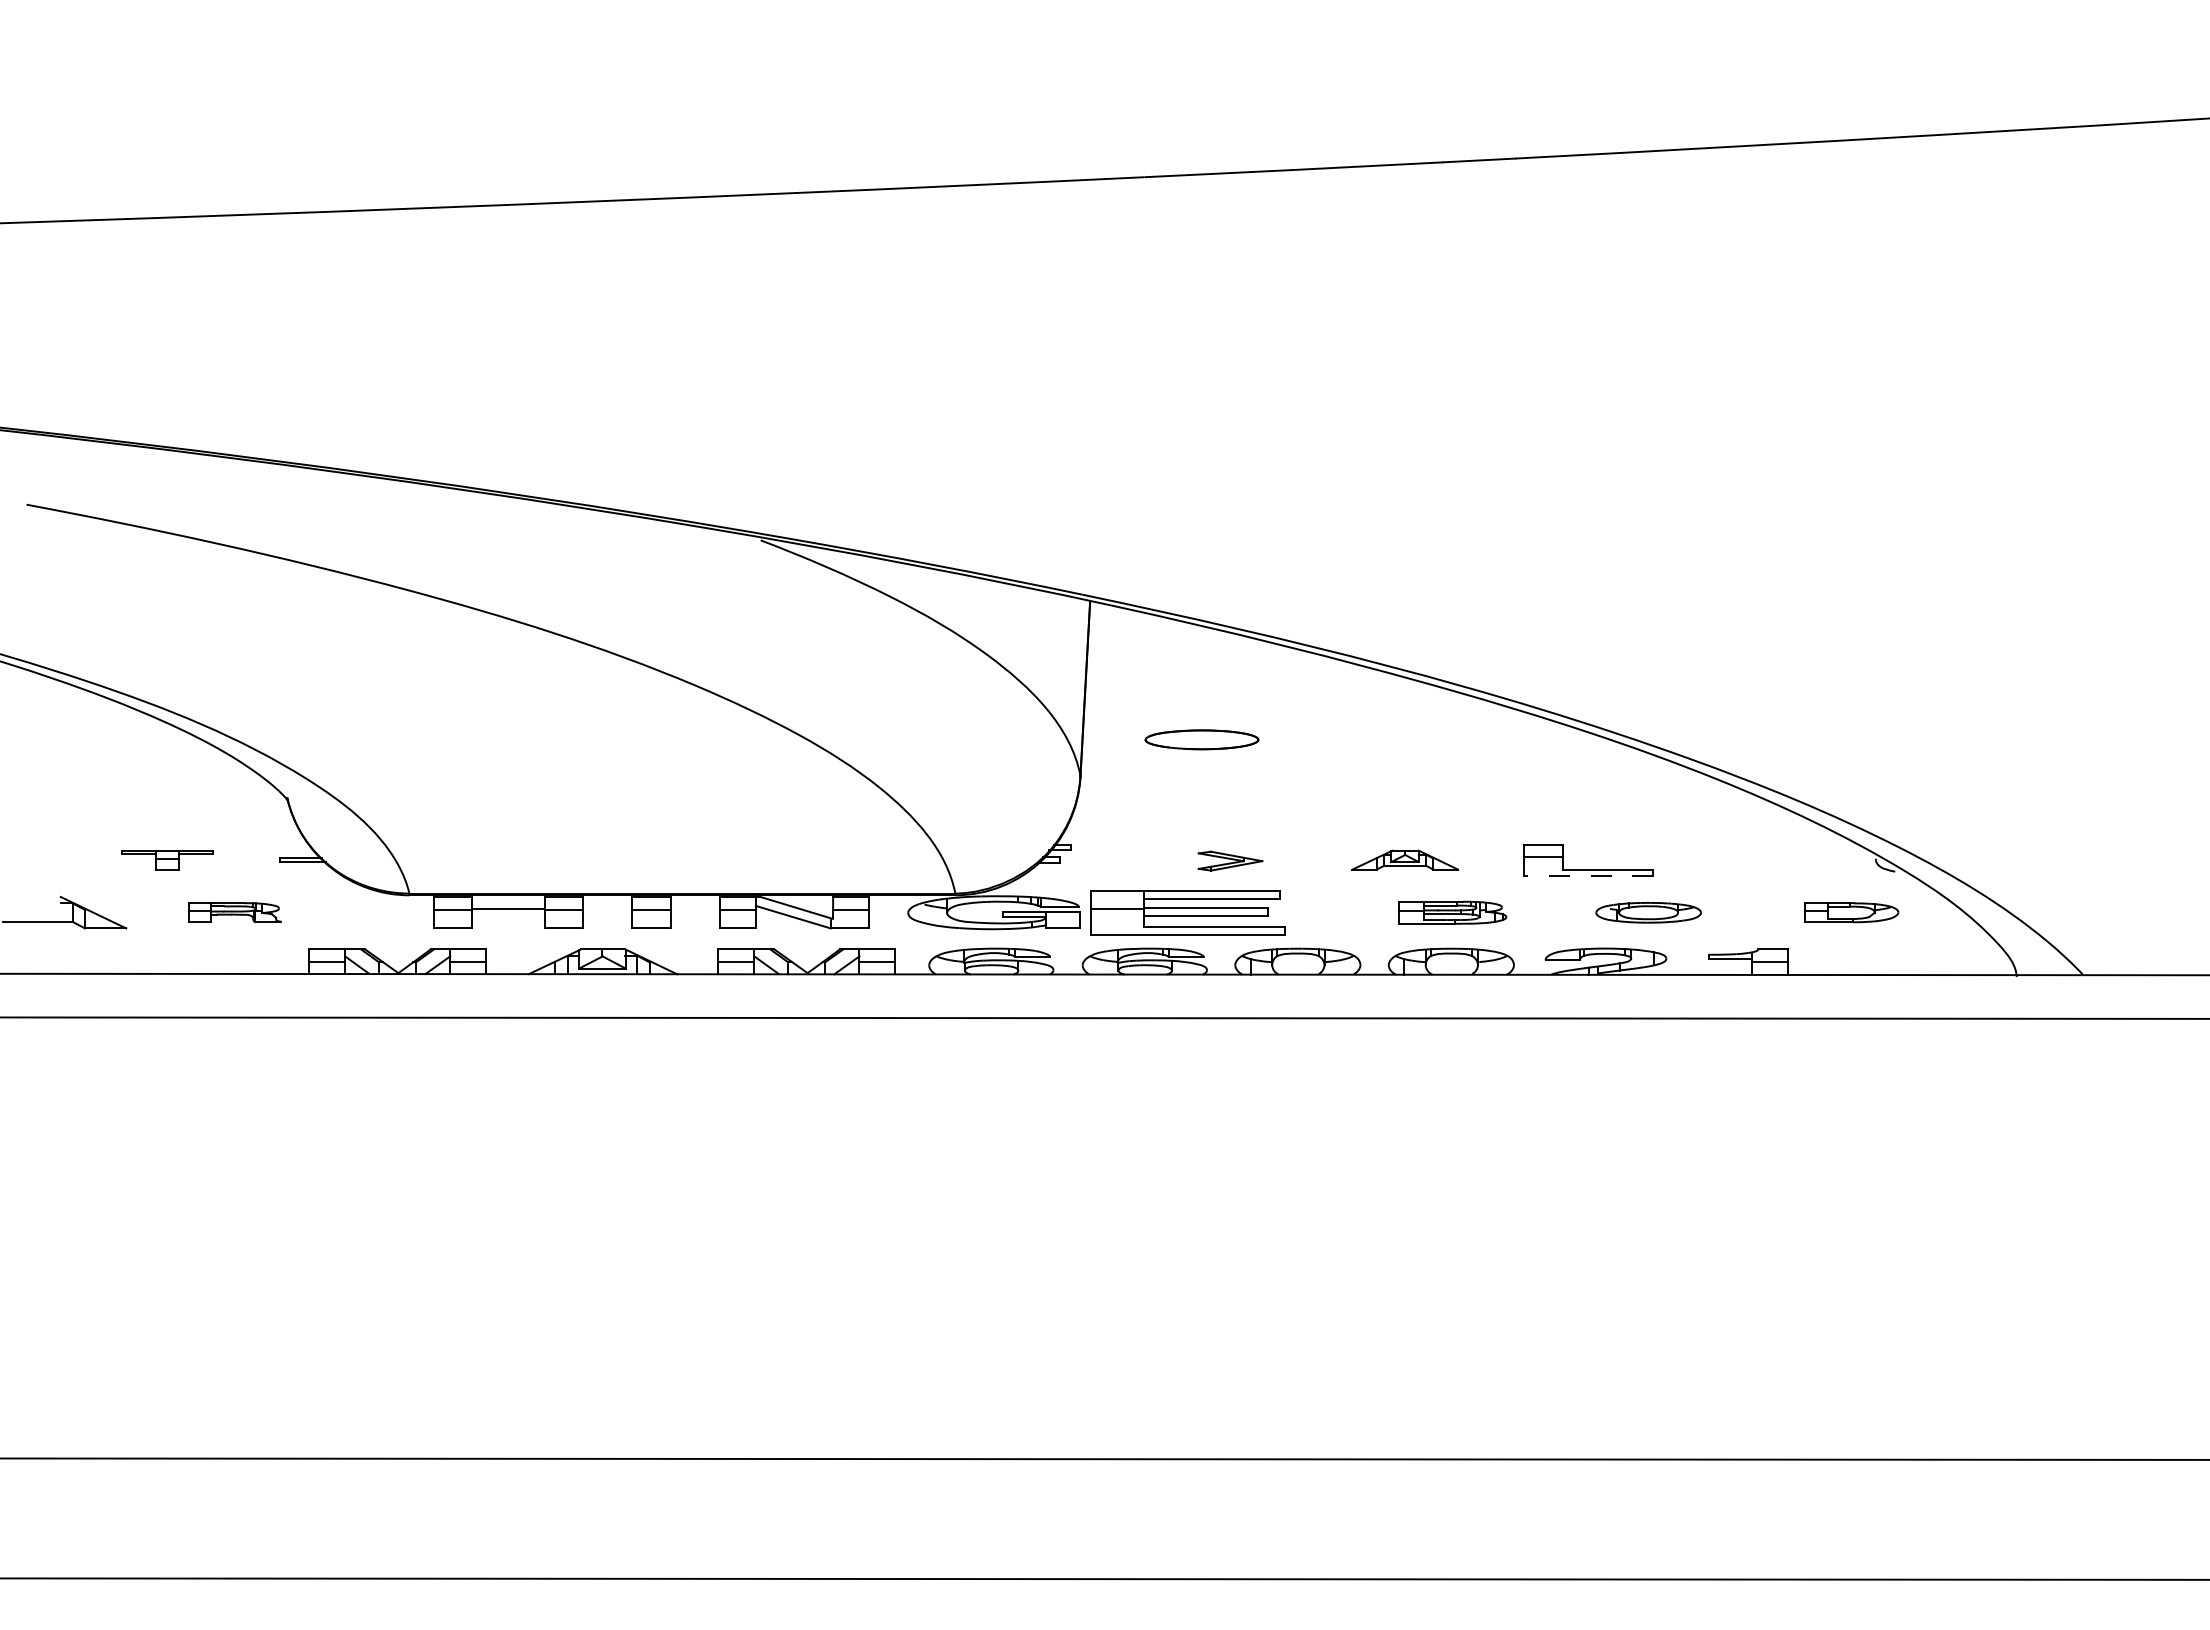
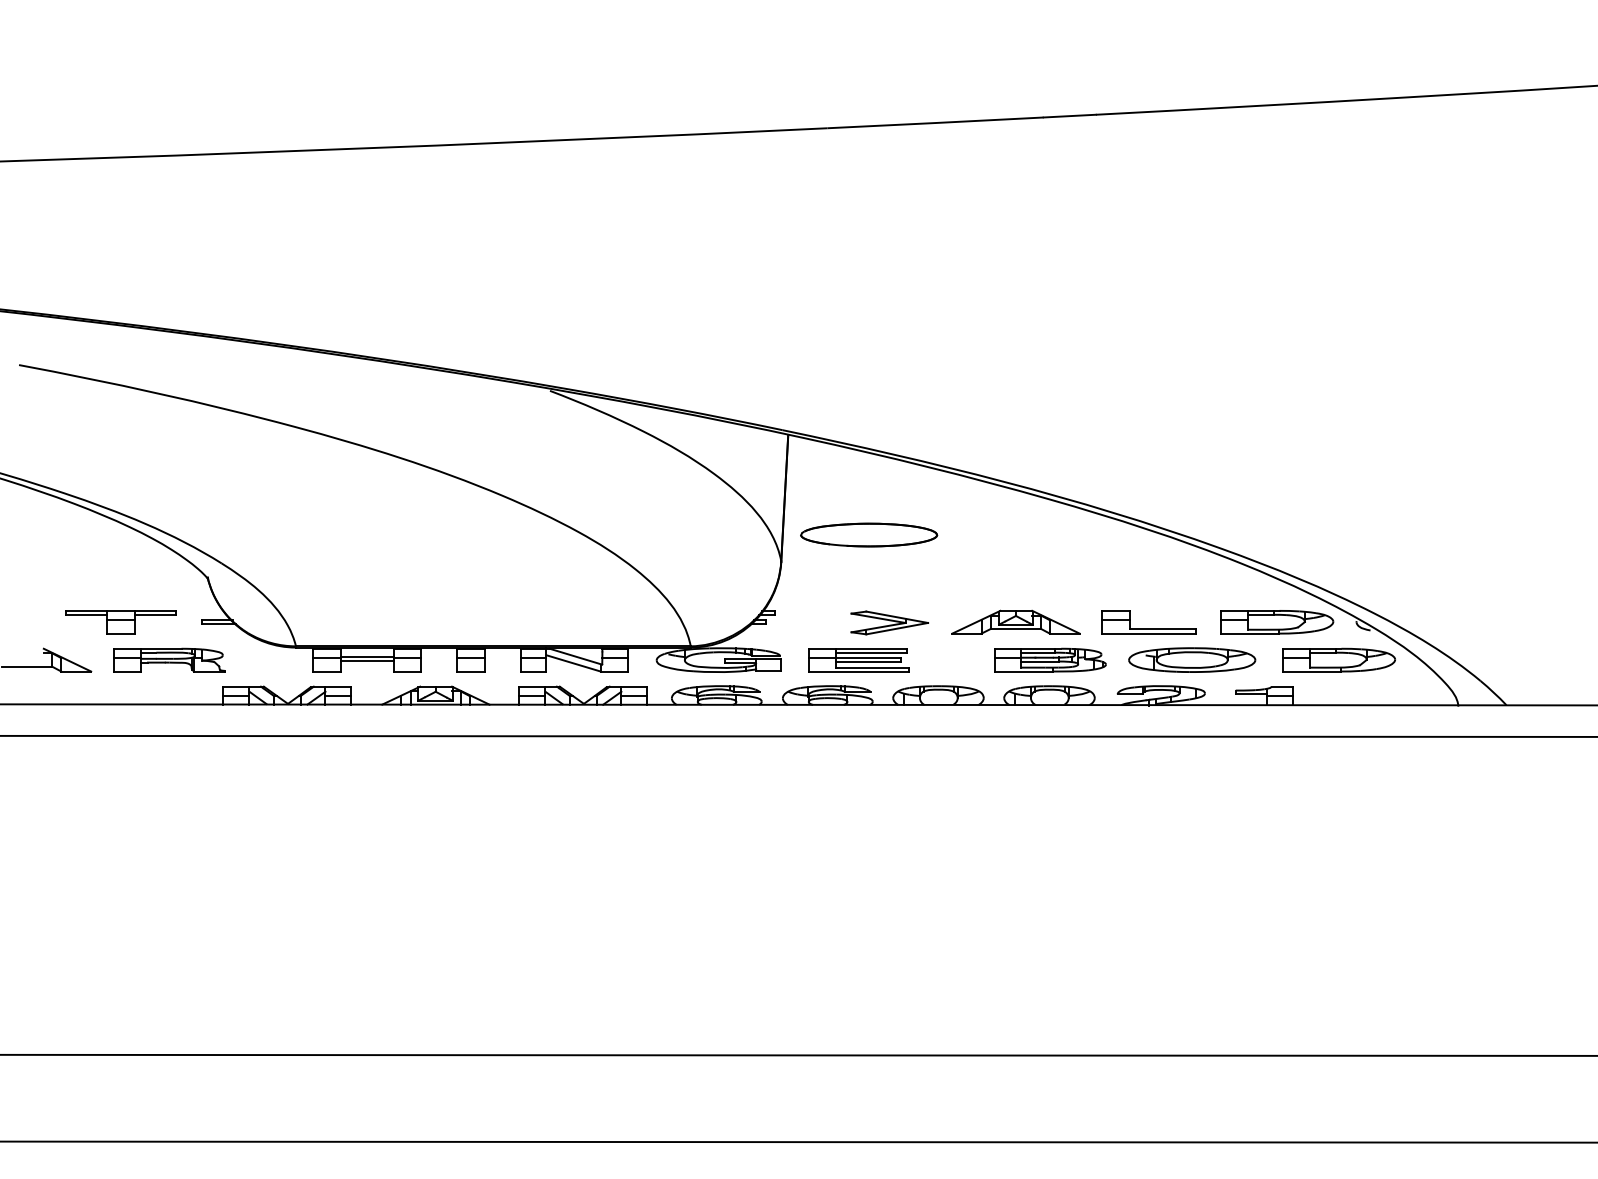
part: (1201, 739) -> (868, 534), size x1.67
part: (1405, 859) -> (1016, 621), size x1.67
part: (1766, 859) -> (1277, 621), added
part: (166, 860) -> (120, 622), size x1.67
part: (1230, 860) -> (889, 622), size x1.67
line: (1588, 876) -> (1148, 633), dashed -> solid
part: (234, 912) -> (169, 660), size x1.67
part: (1188, 912) -> (859, 660), size x0.71
part: (1452, 912) -> (1050, 660), size x1.43
part: (1648, 912) -> (1192, 660), size x1.67
part: (1851, 912) -> (1338, 660), size x1.67
line: (507, 914) -> (366, 661), added

